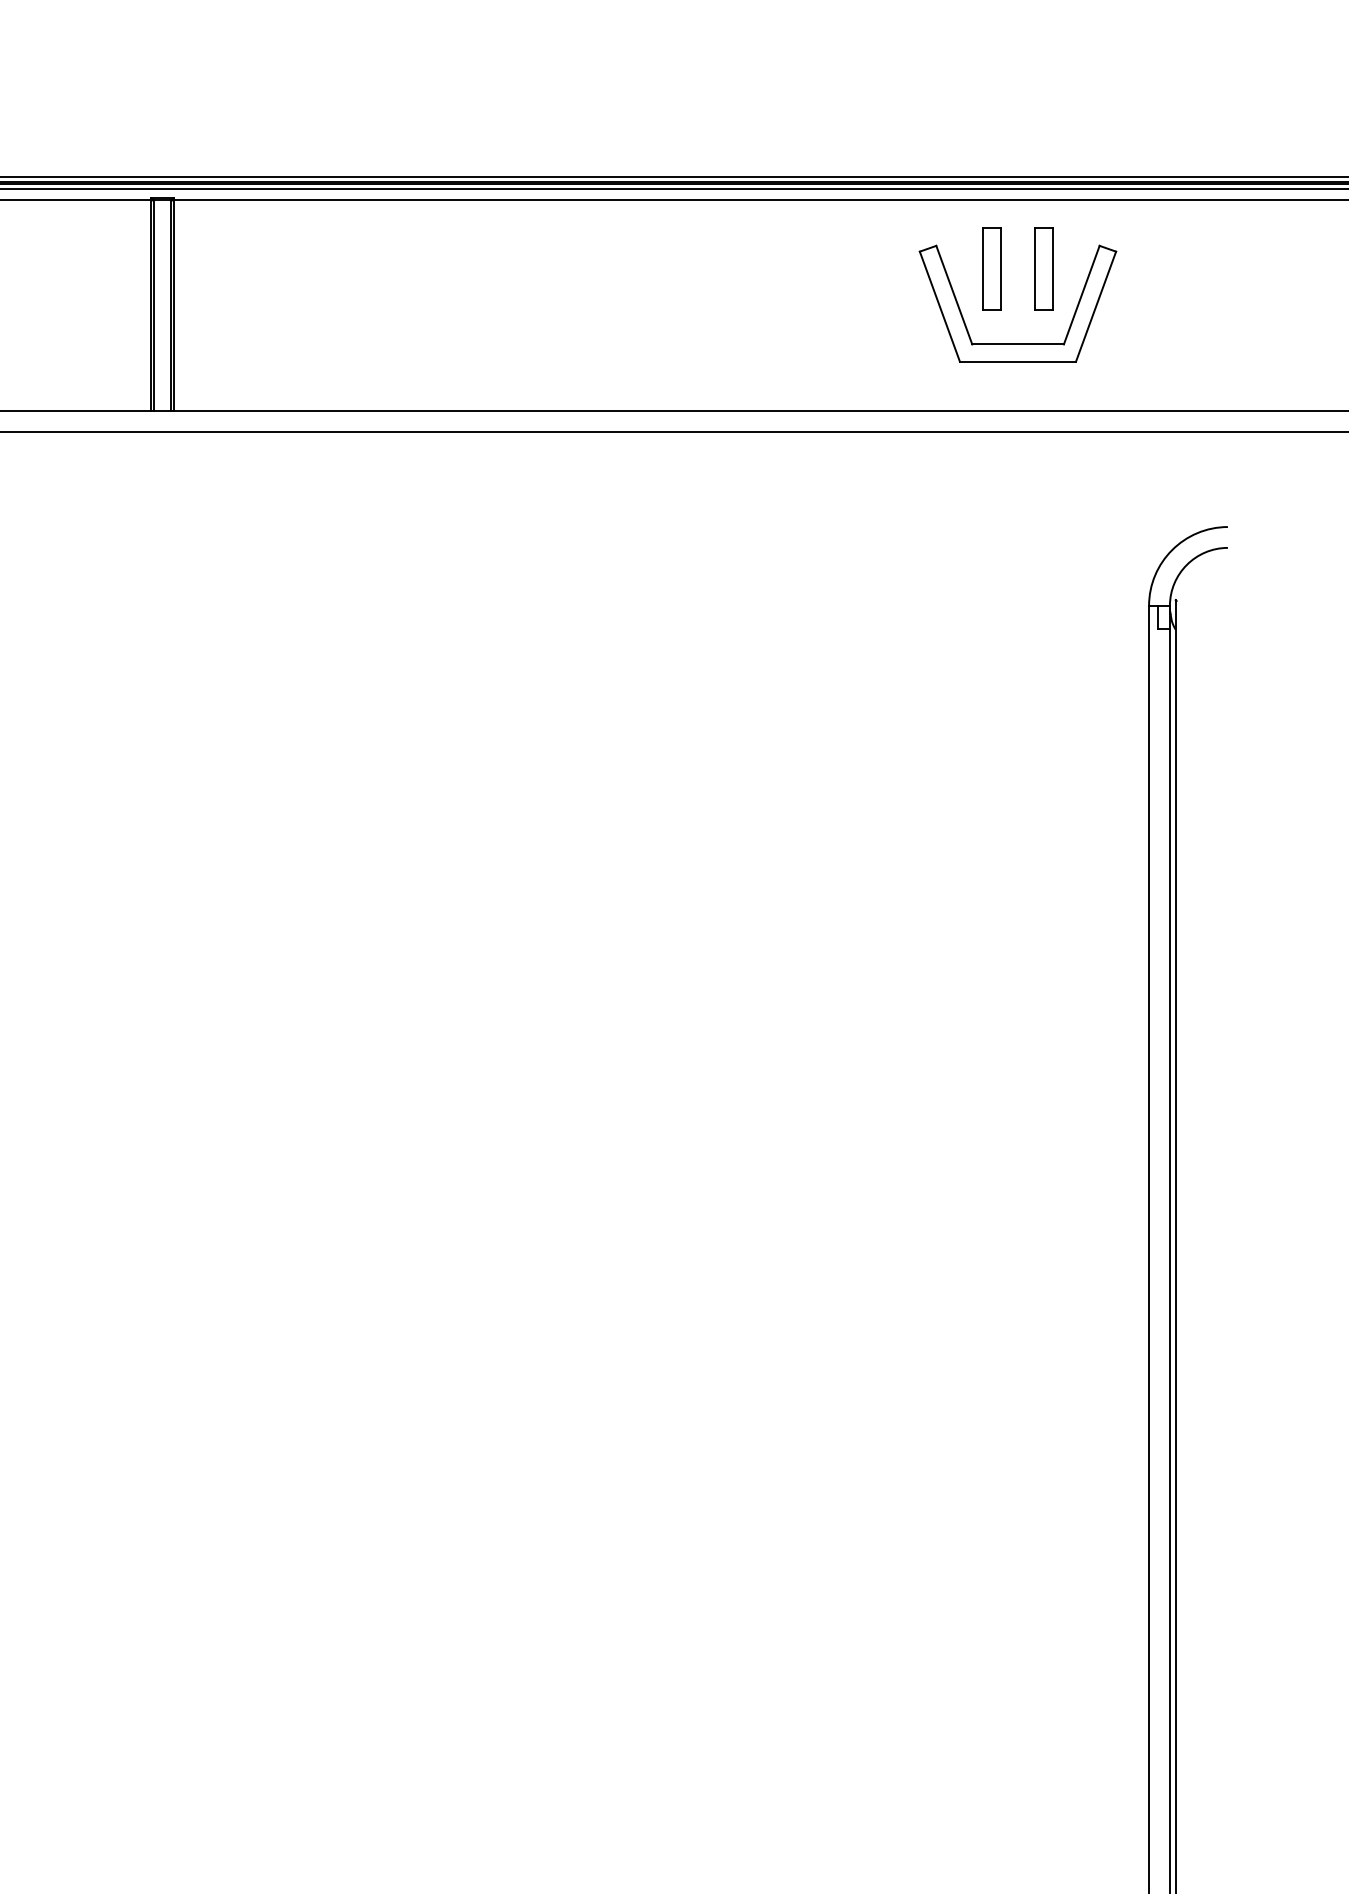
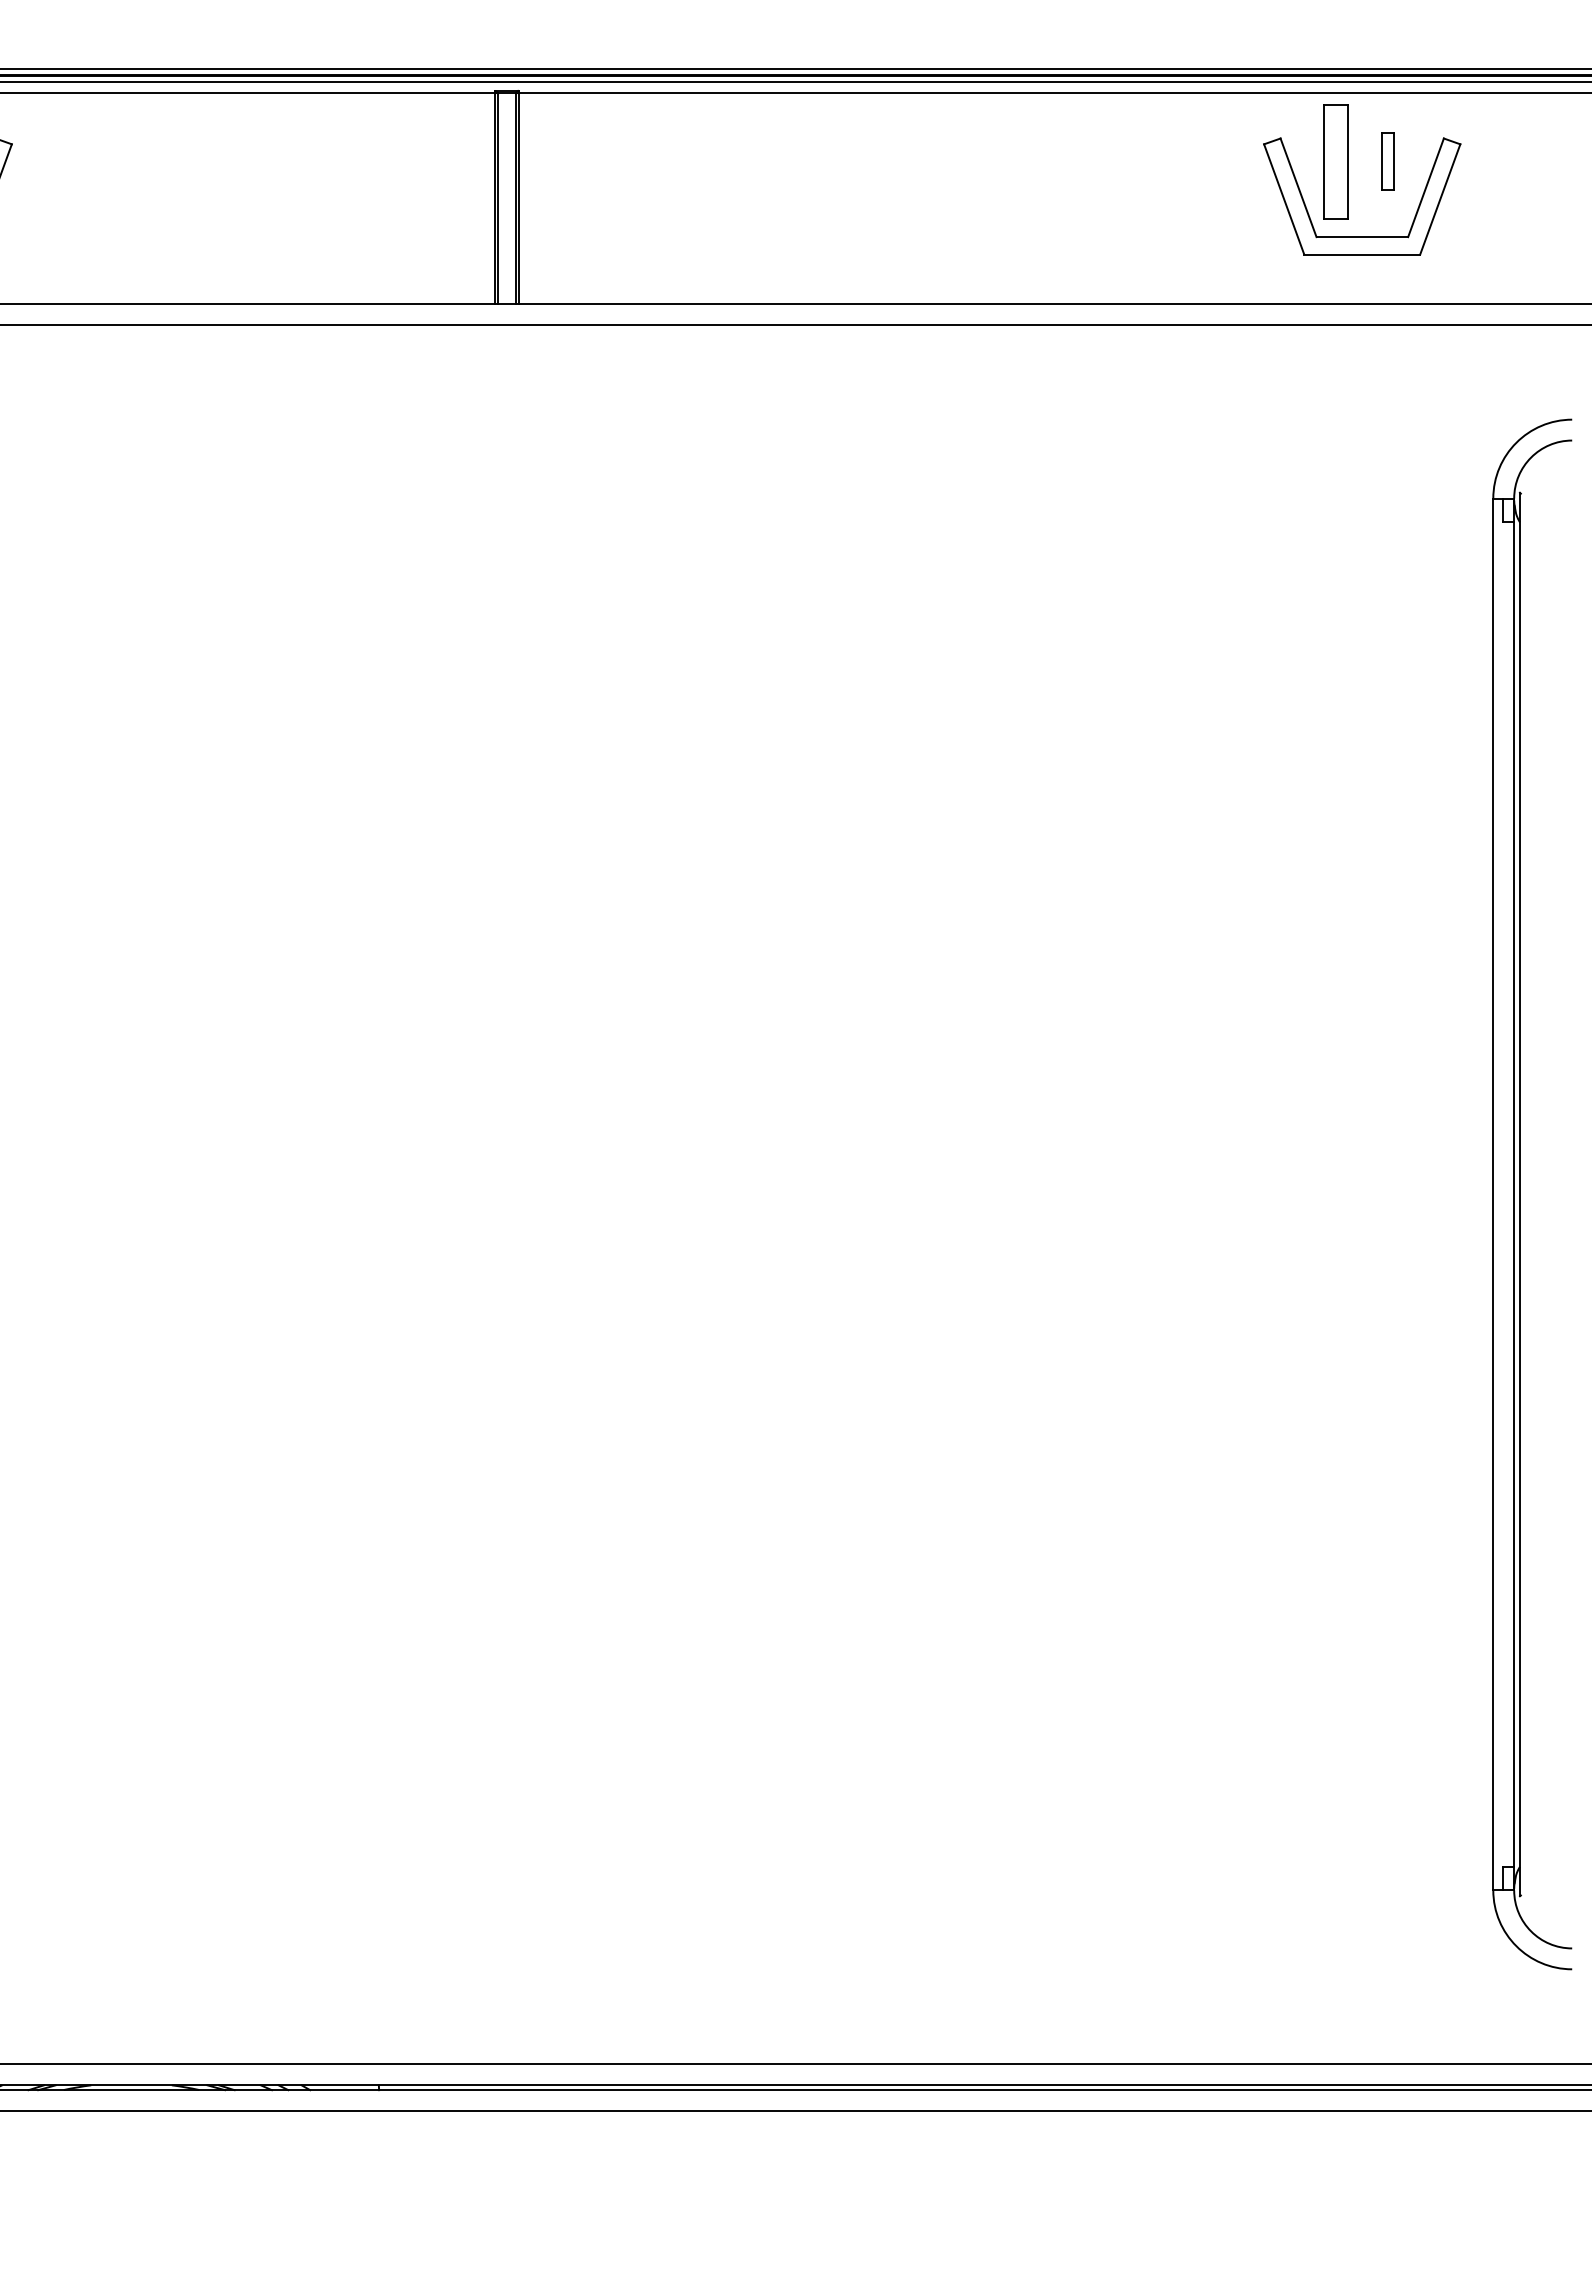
part: (991, 268) -> (1335, 161), size x1.4
part: (1044, 268) -> (1388, 161), size x0.7

